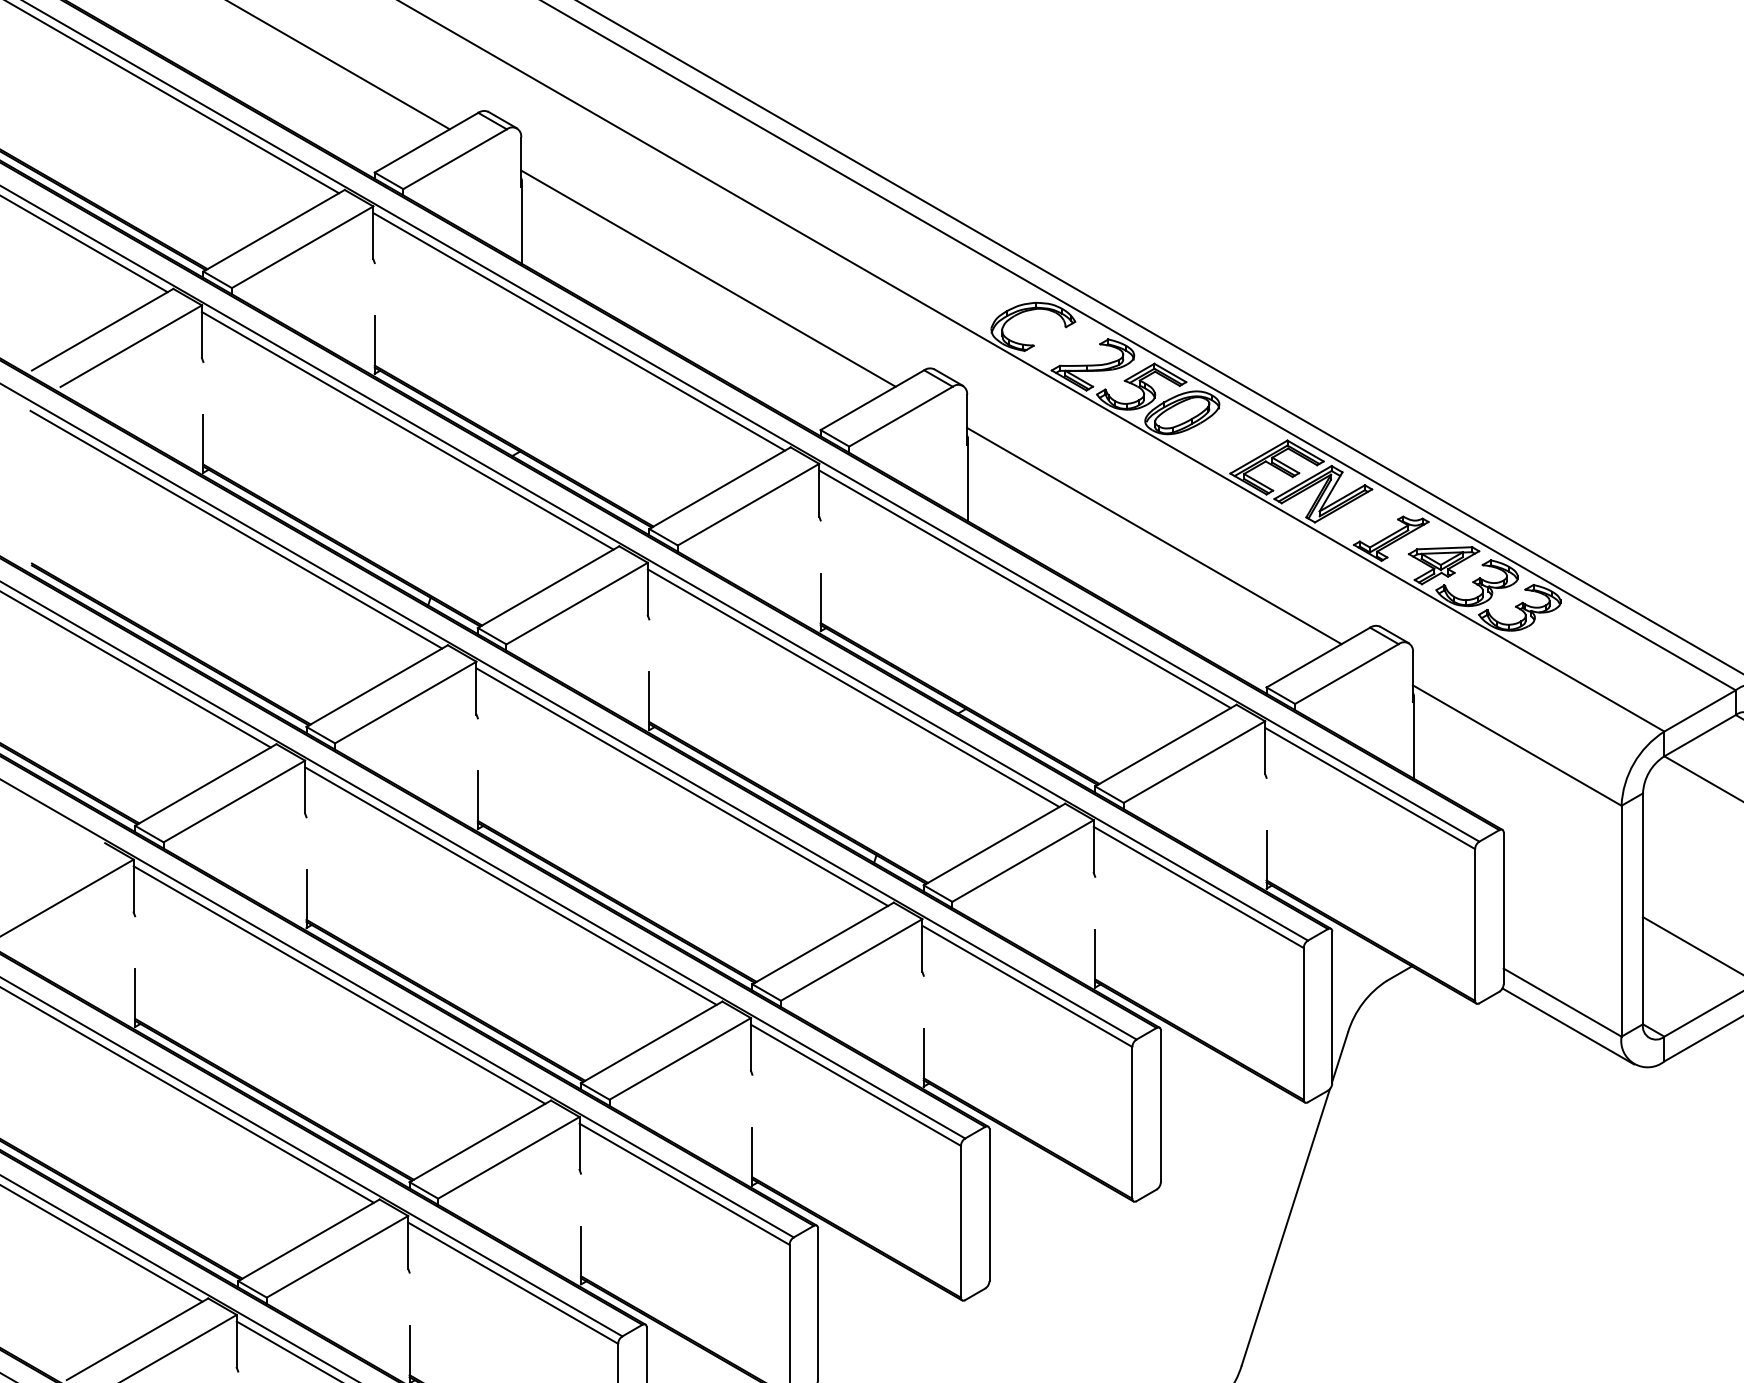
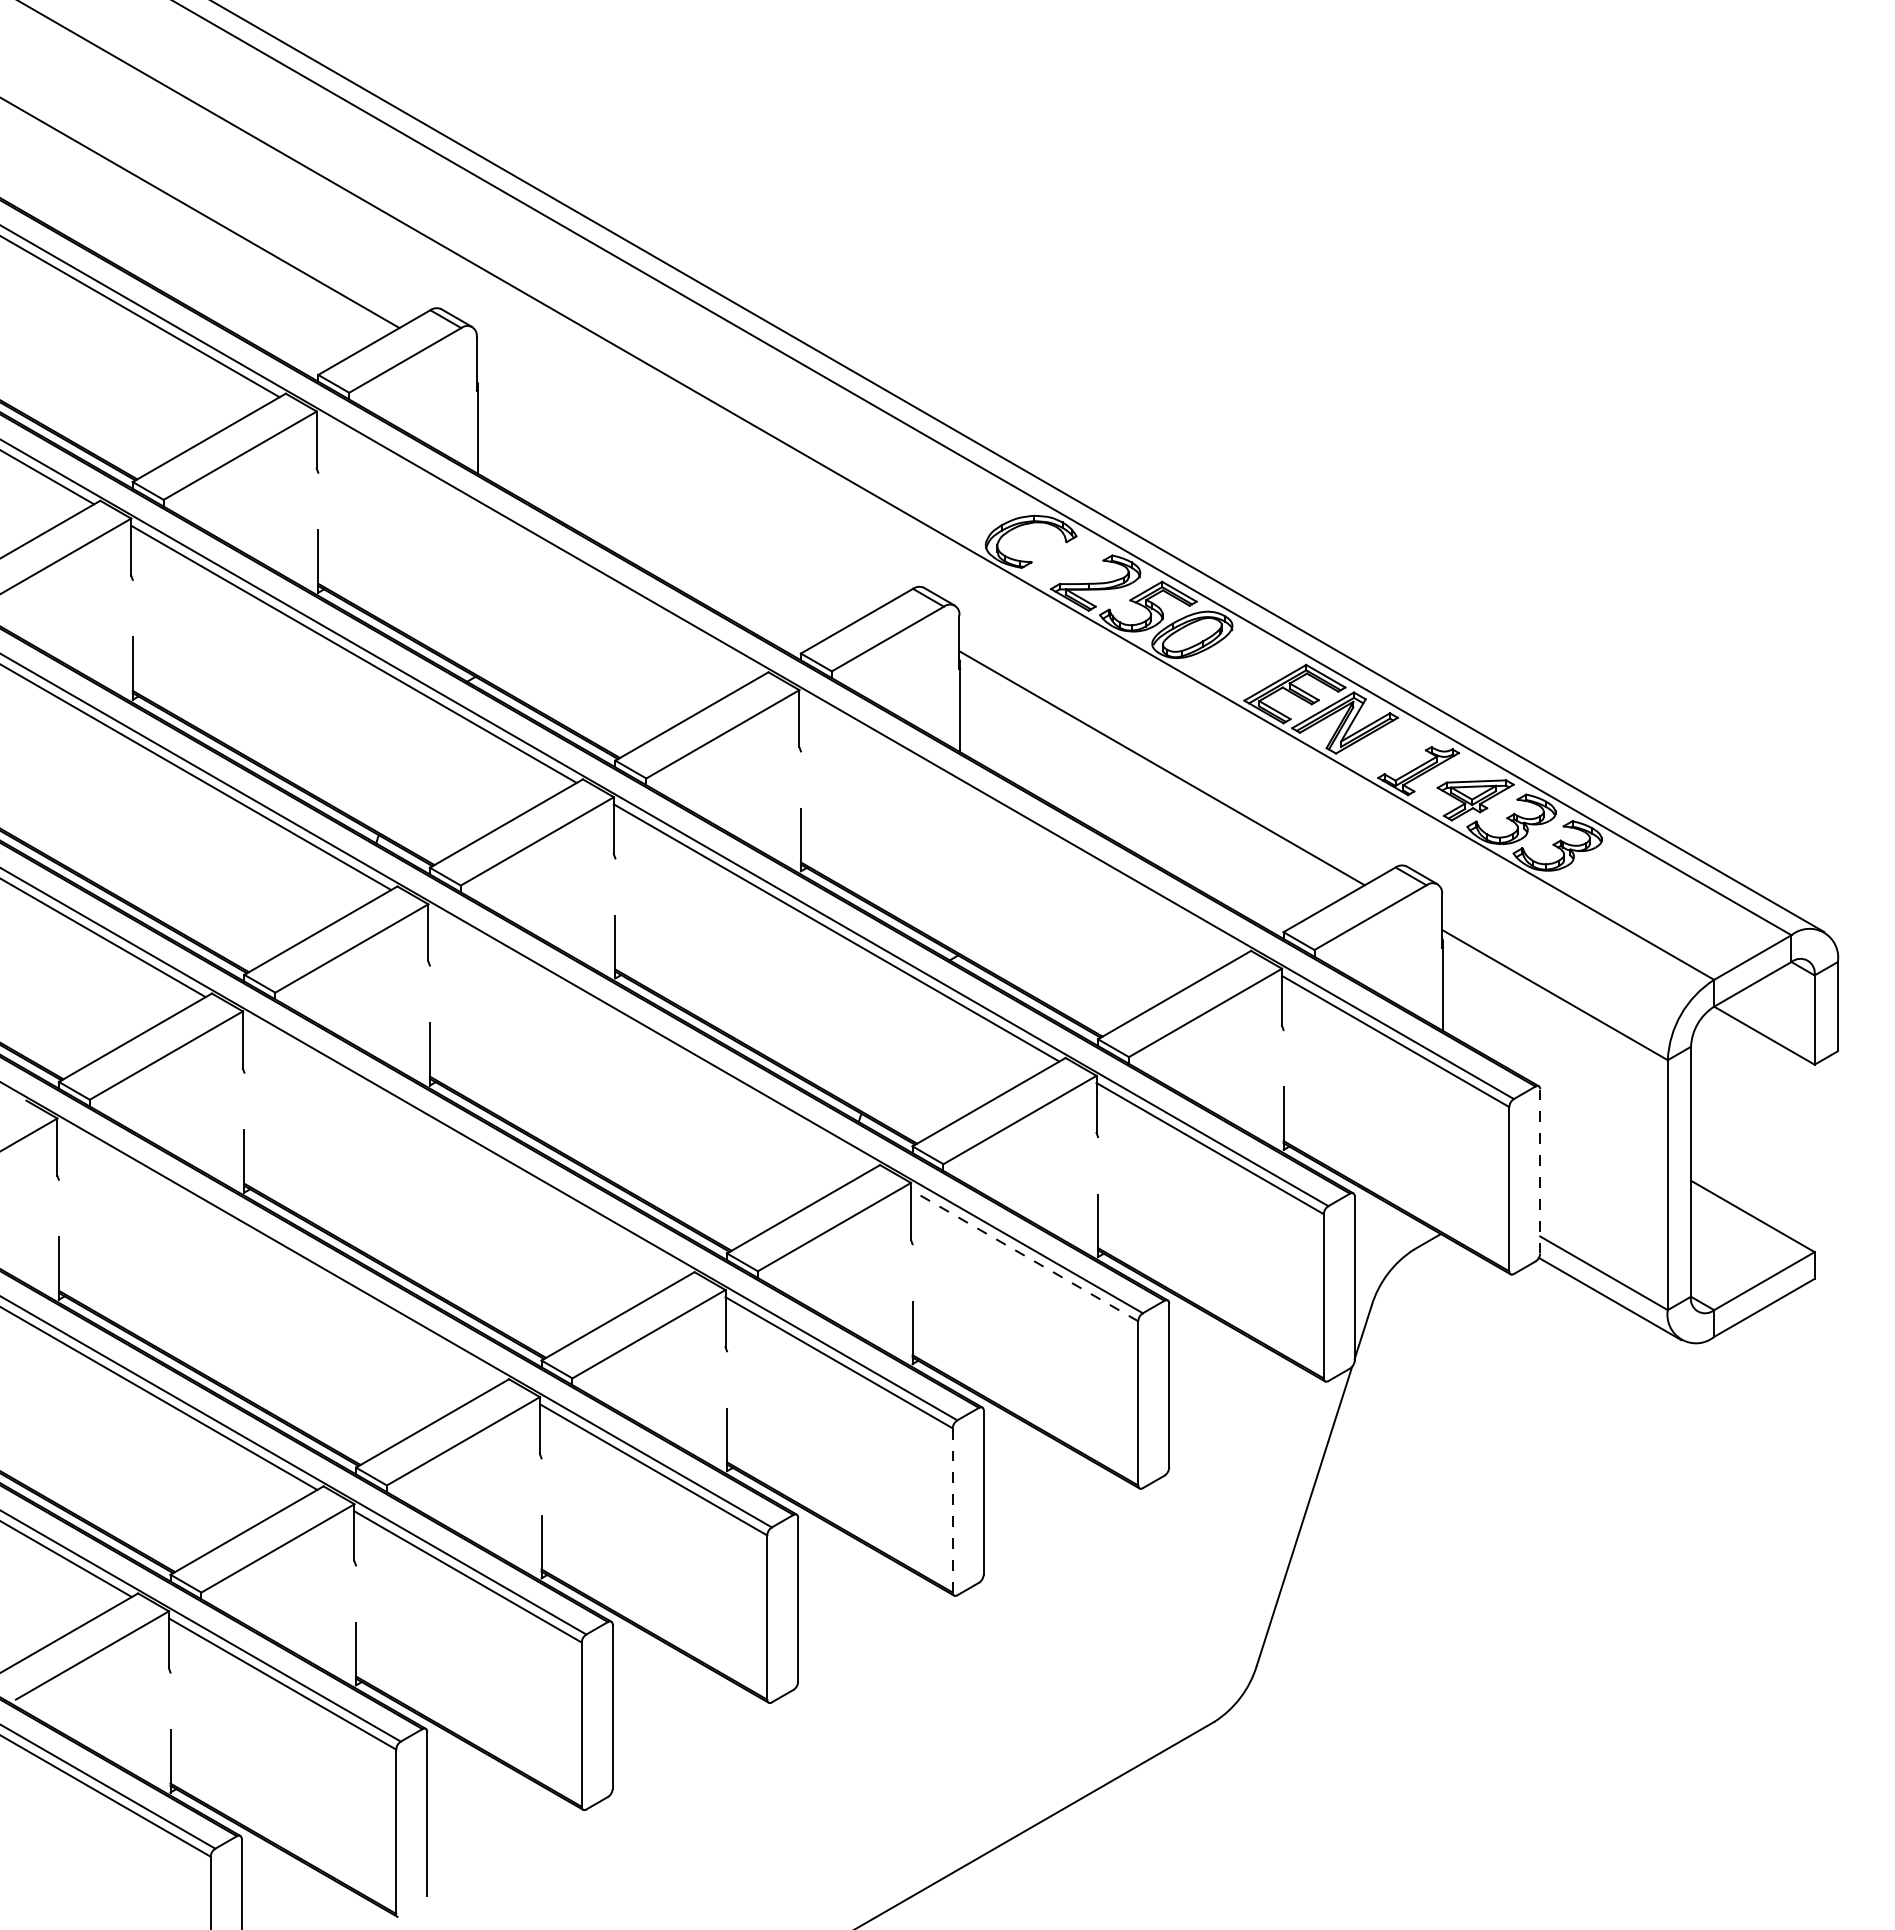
line: (708, 278) -> (679, 489), removed
line: (579, 331) -> (539, 546), removed
line: (1024, 588) -> (1021, 825), removed
line: (681, 786) -> (650, 1039), removed
line: (510, 885) -> (465, 1146), removed
line: (1503, 907) -> (1540, 1170), solid -> dashed
line: (338, 984) -> (279, 1253), removed
line: (1027, 986) -> (1024, 1255), solid -> dashed
line: (960, 1220) -> (952, 1509), solid -> dashed

